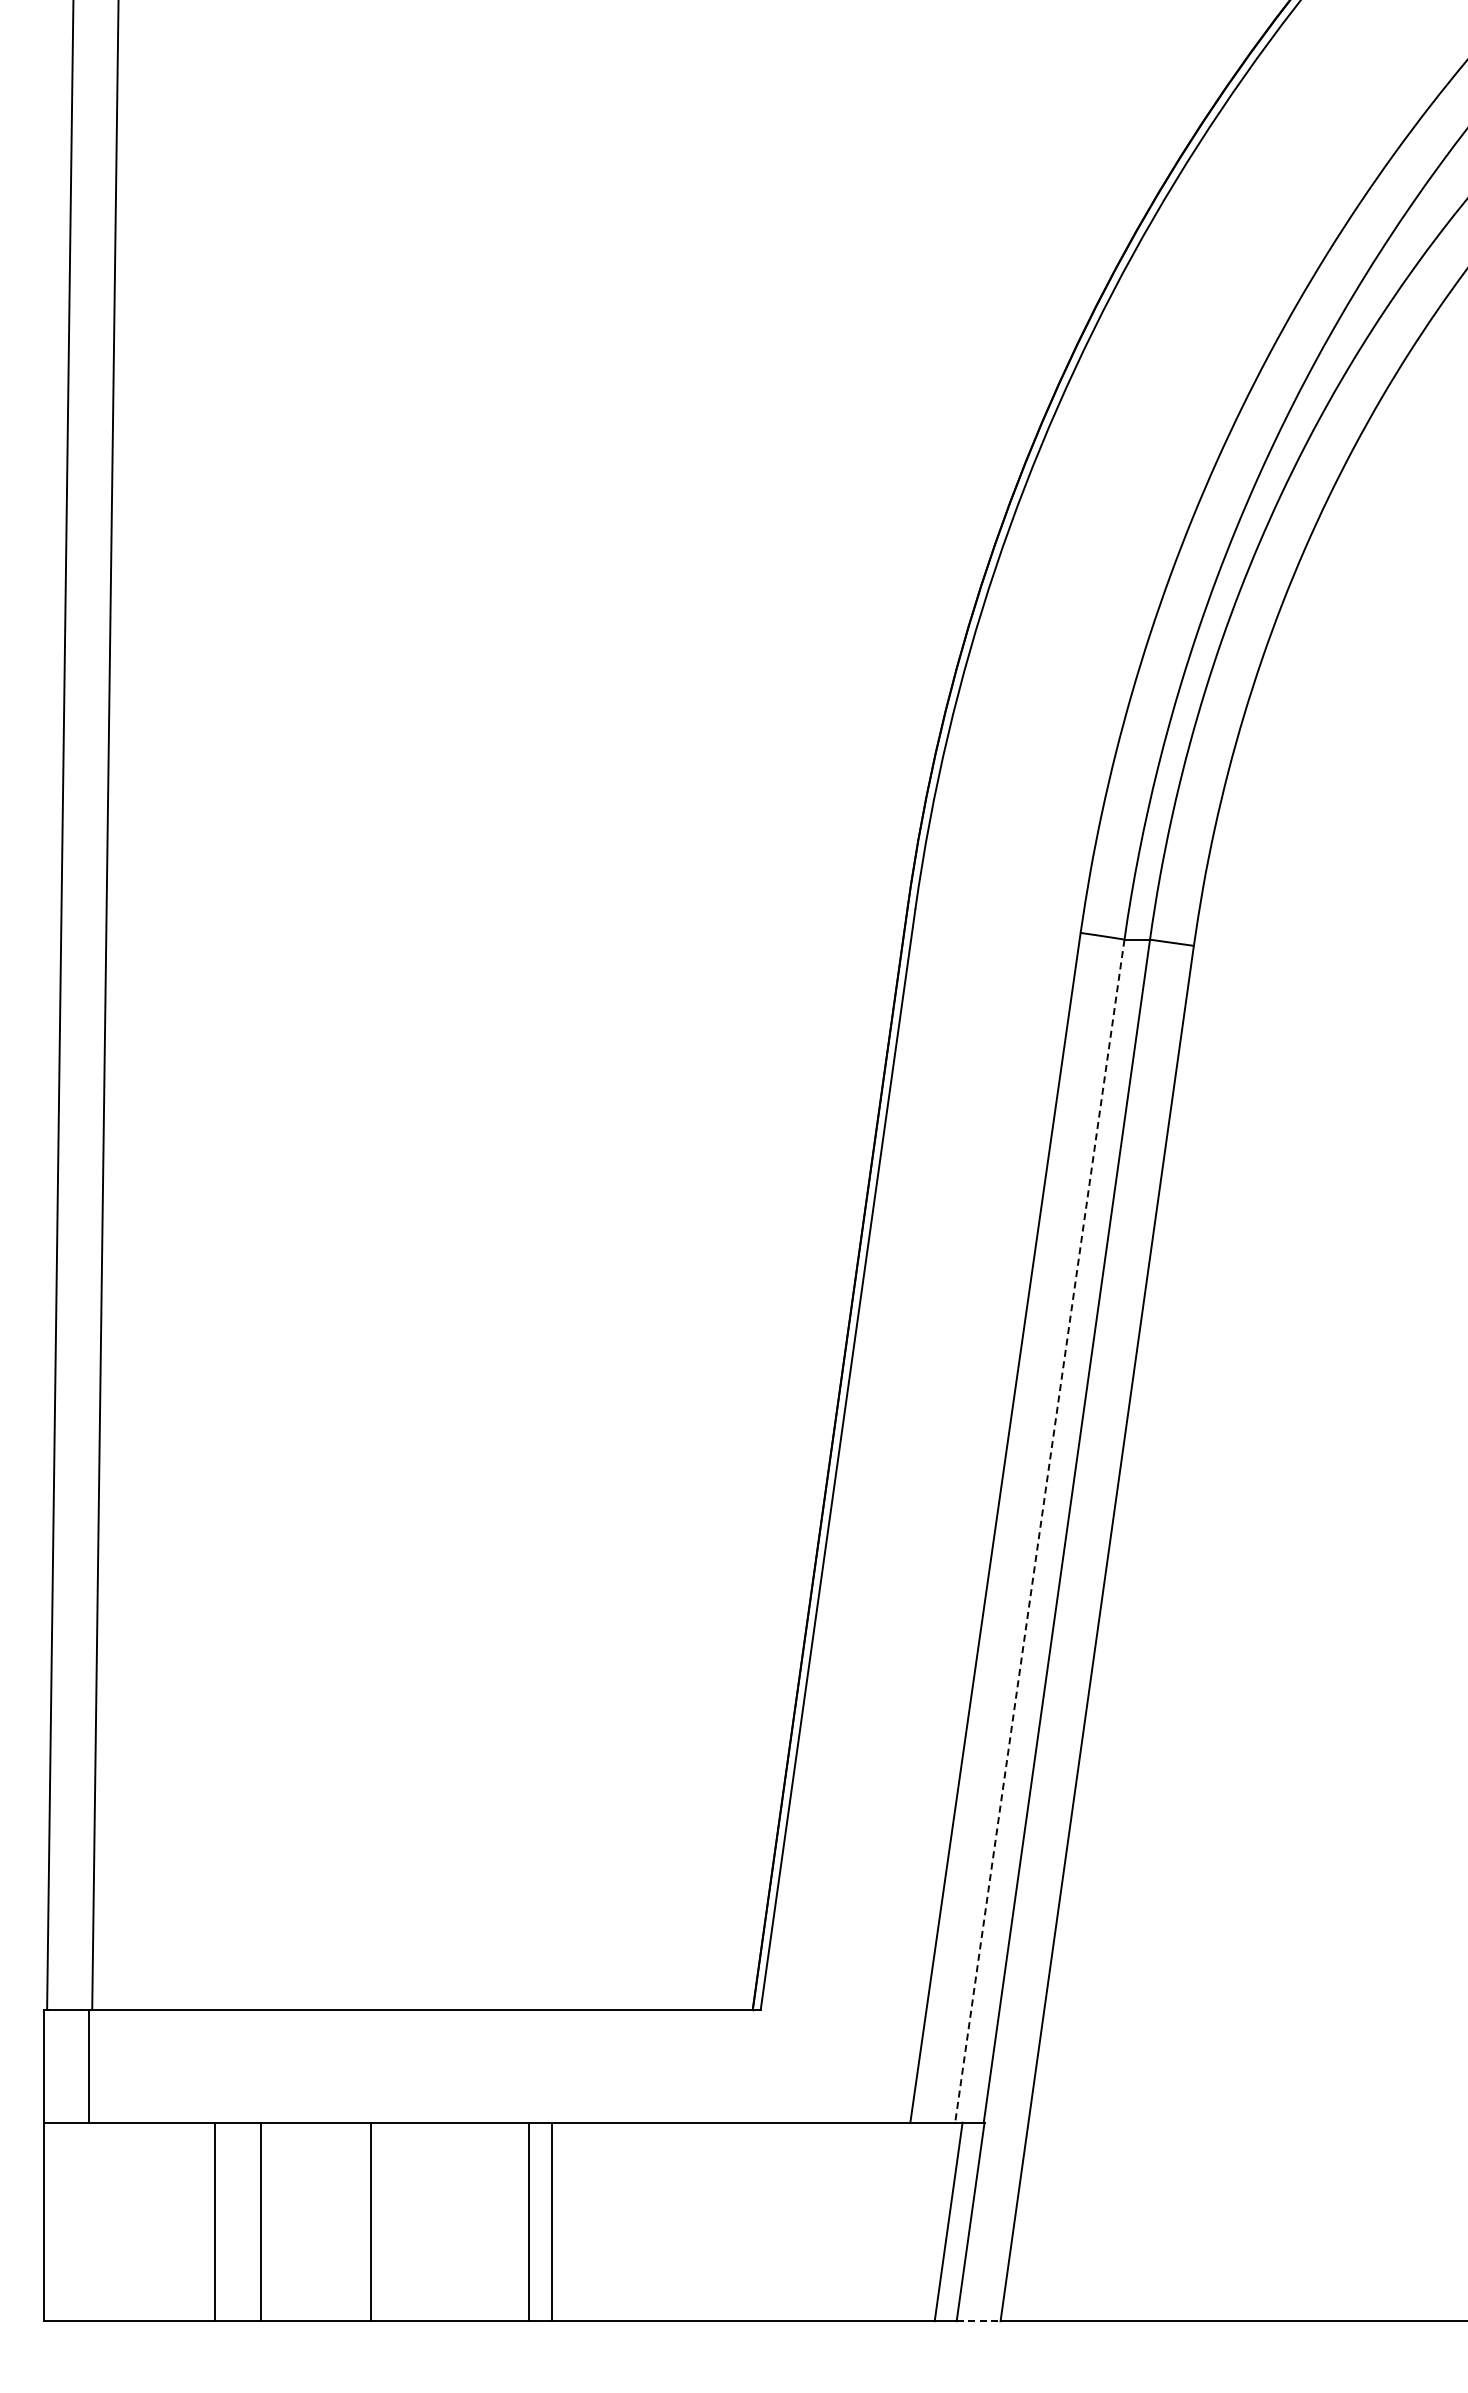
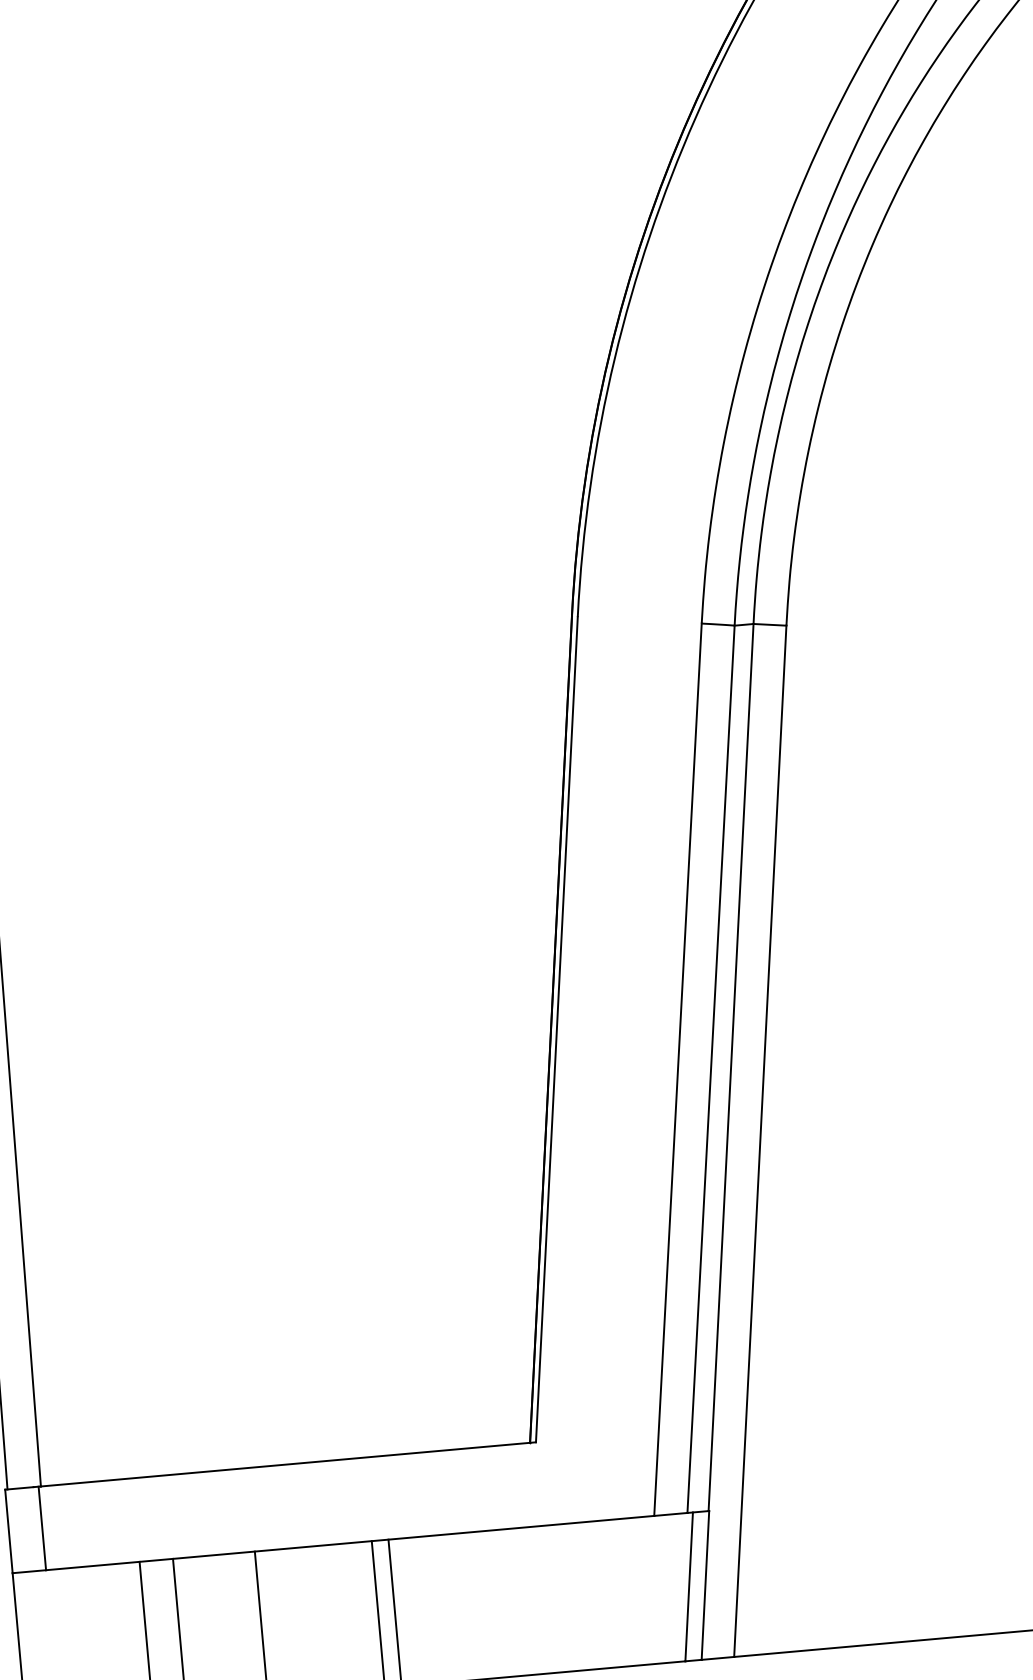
line: (1039, 1531) -> (710, 1069), dashed -> solid
line: (978, 2321) -> (717, 1658), dashed -> solid

